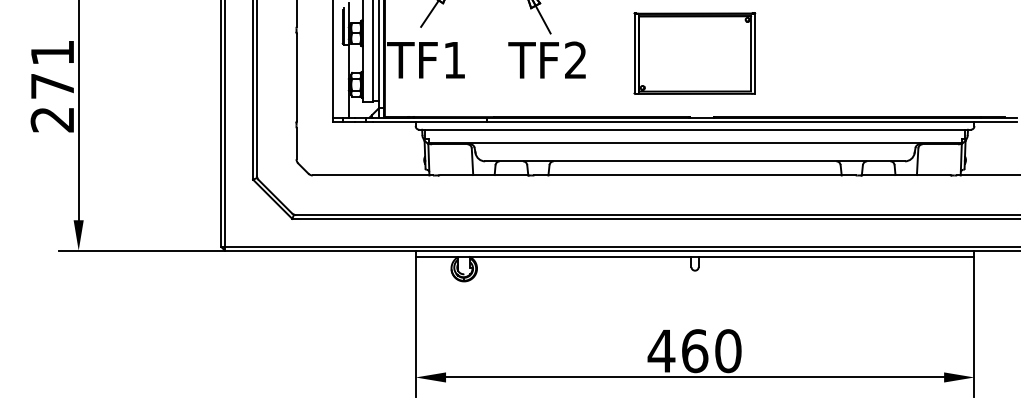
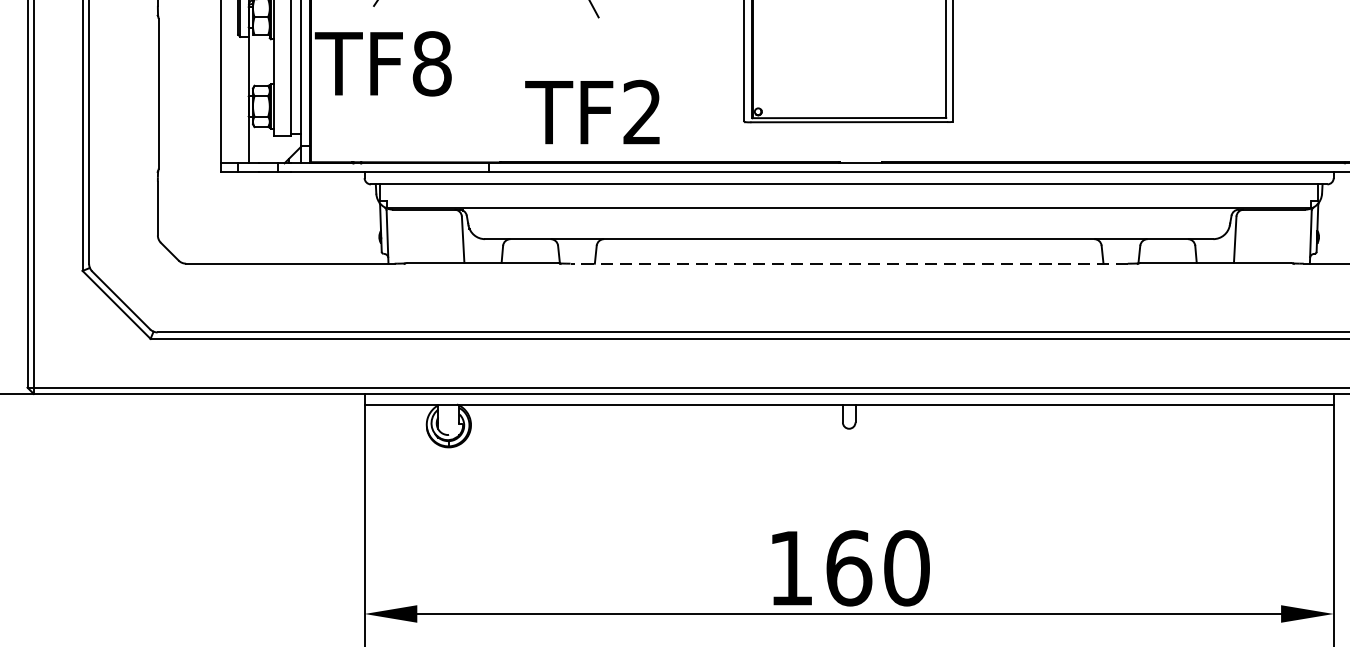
text: (546, 59) -> (591, 111), moved
text: (454, 60) -> (431, 64), TF1 -> TF8
line: (695, 175) -> (849, 263), solid -> dashed
text: (661, 350) -> (790, 567), 460 -> 160

